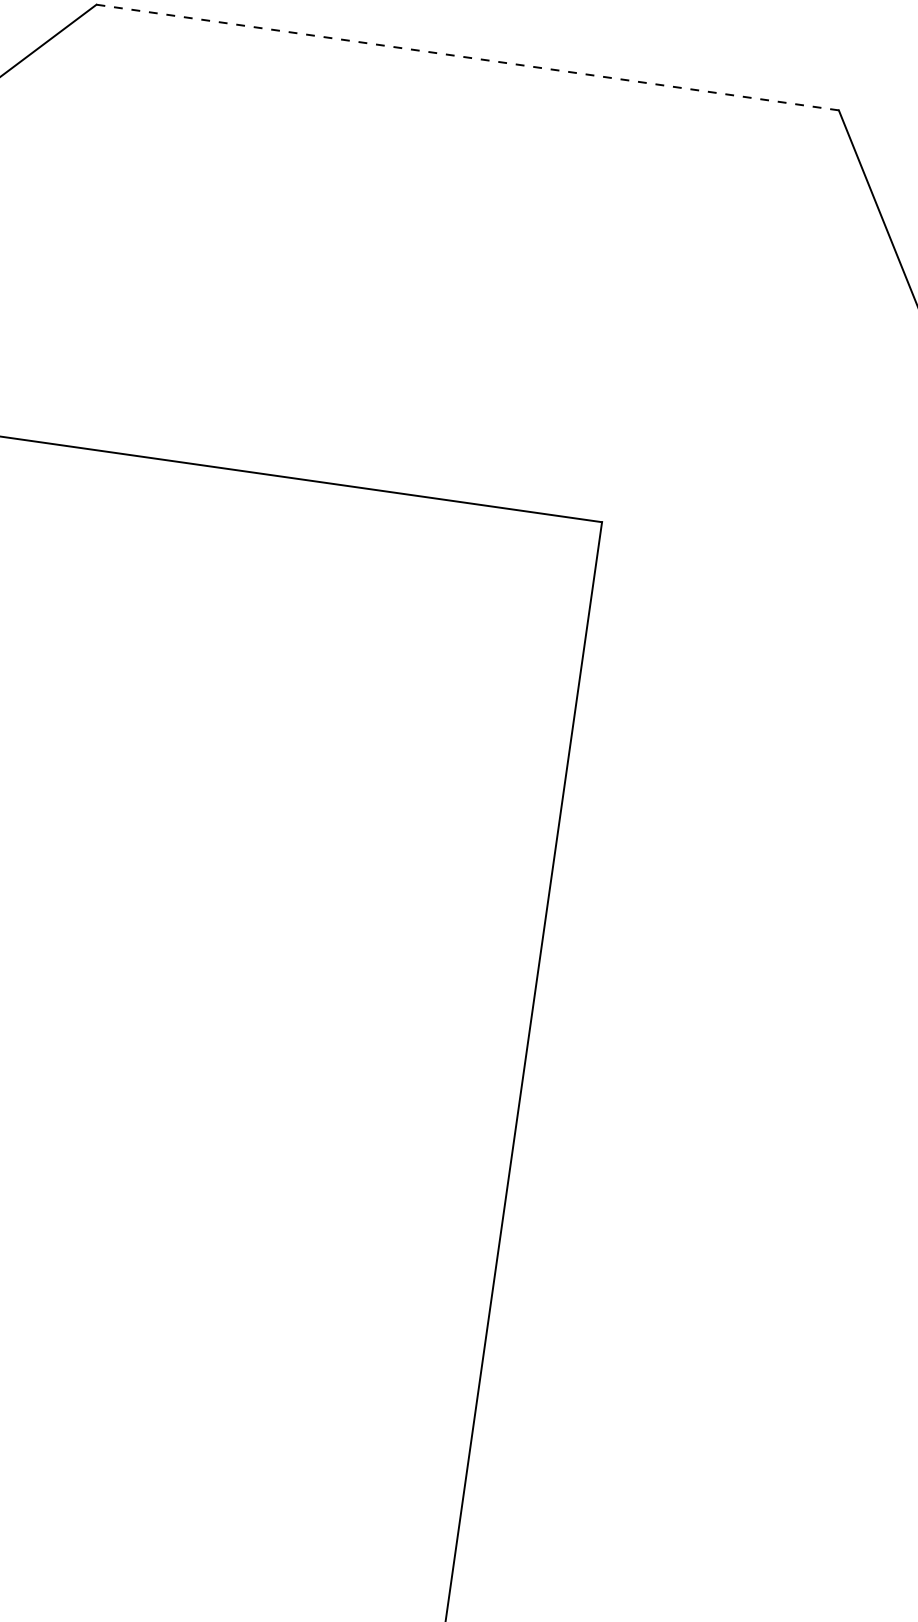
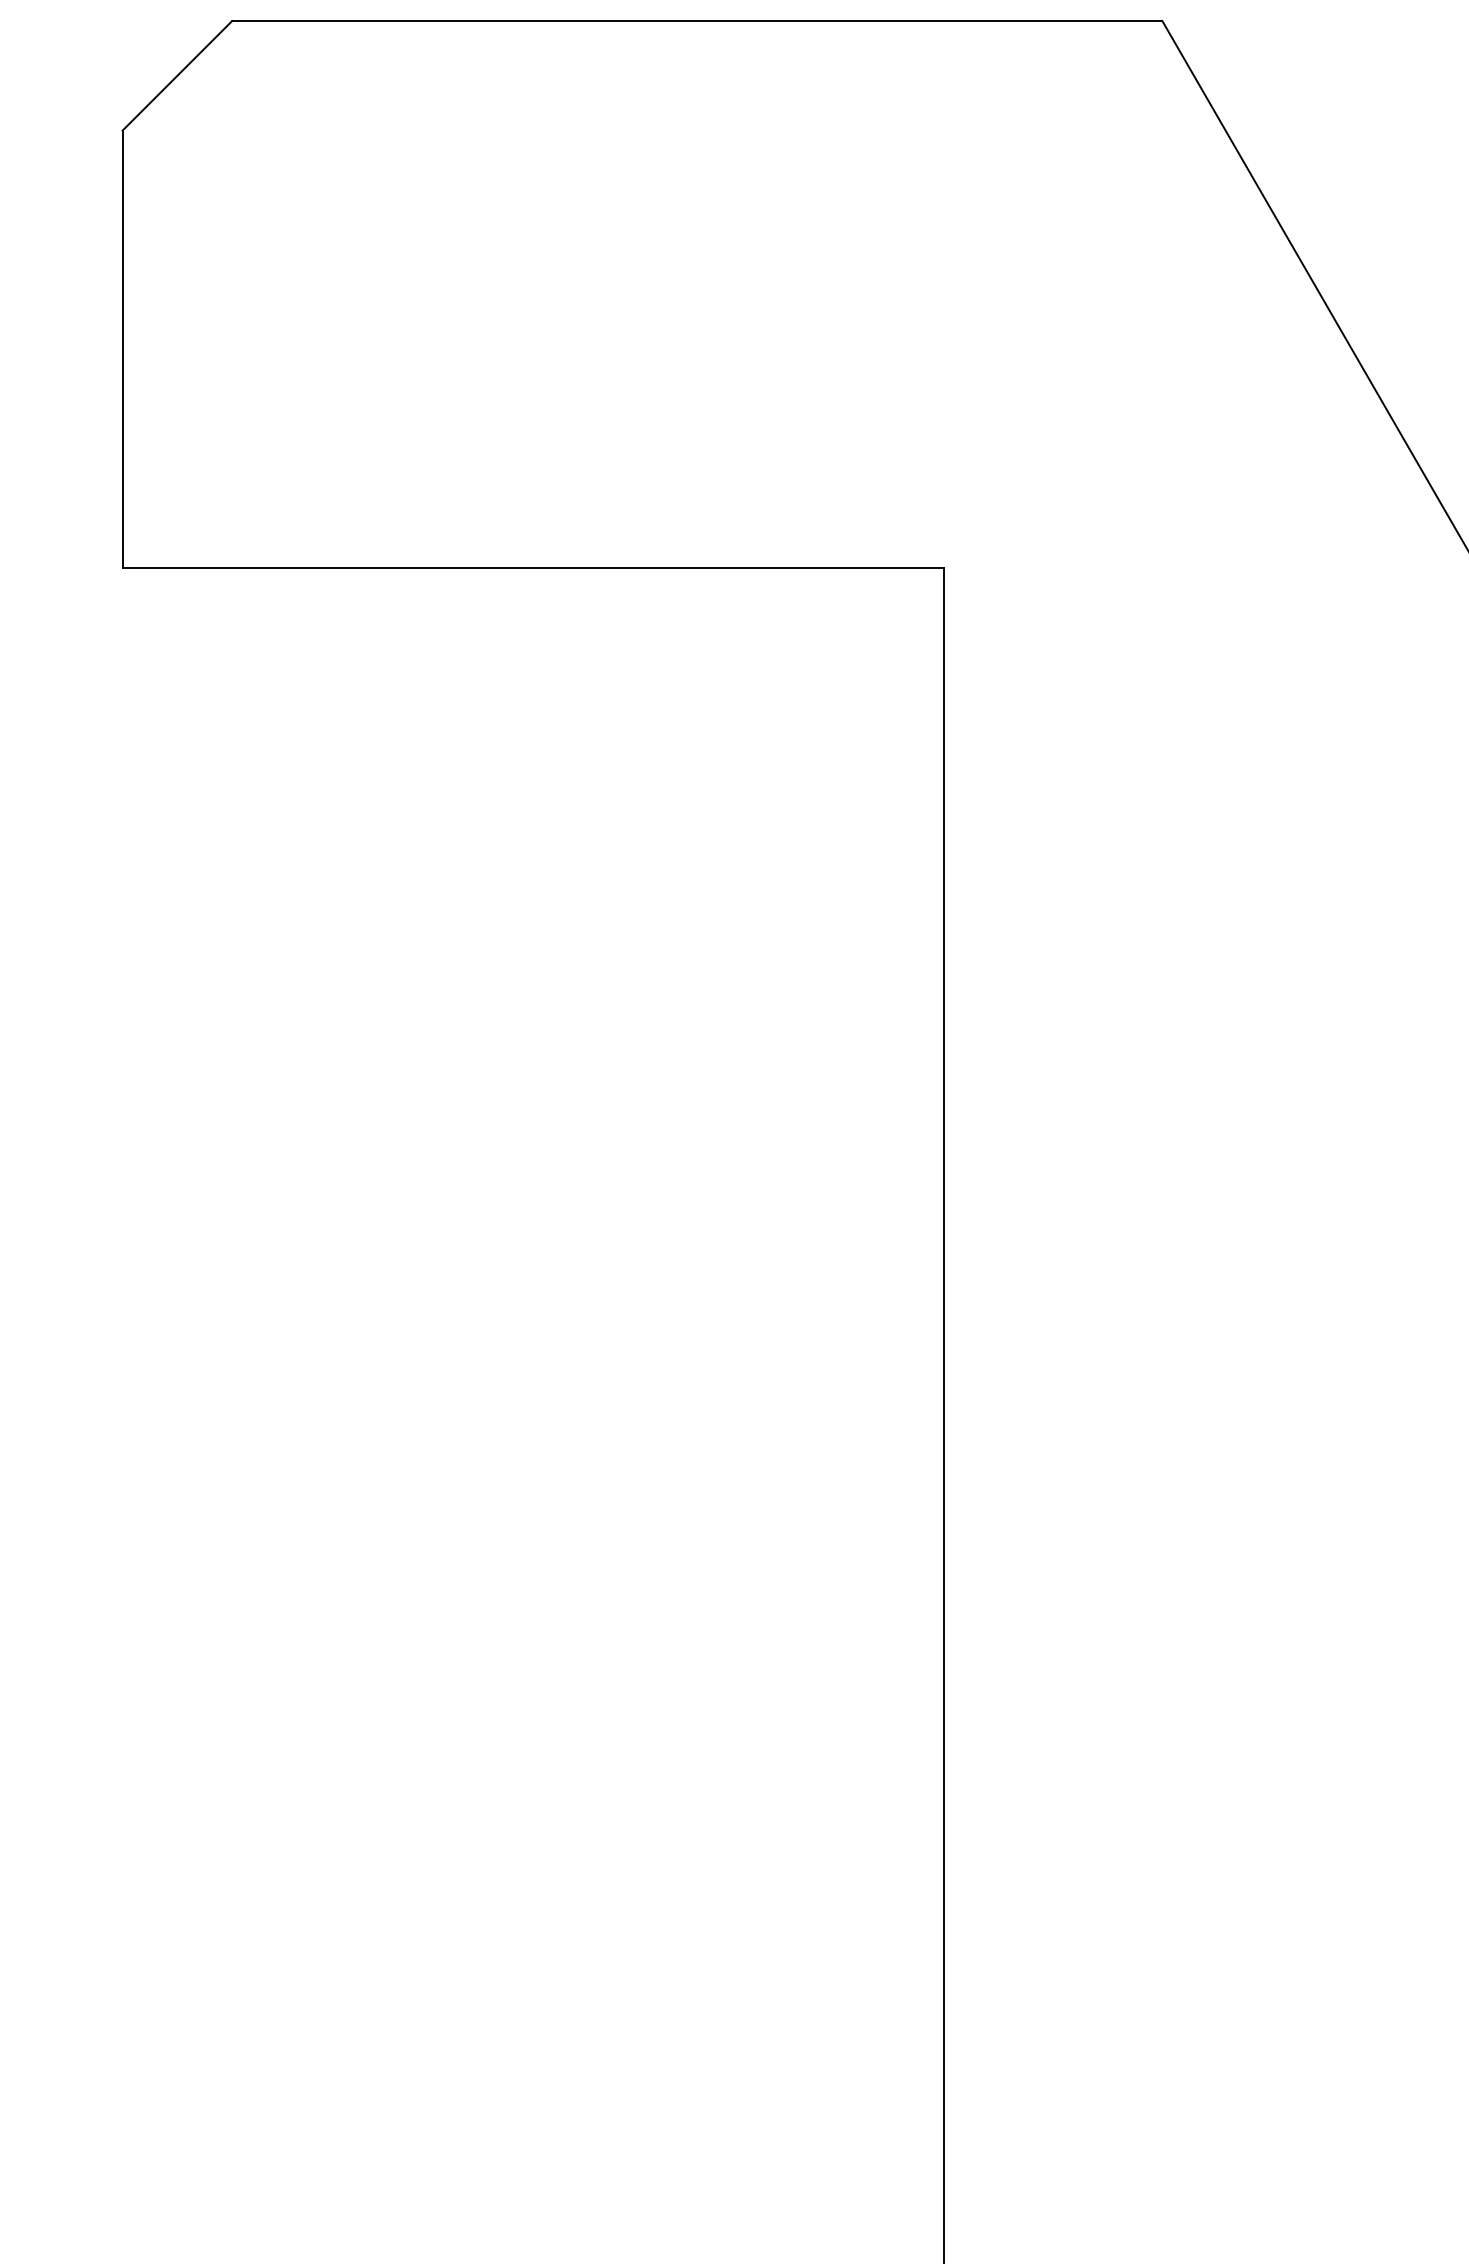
line: (467, 57) -> (696, 21), dashed -> solid

